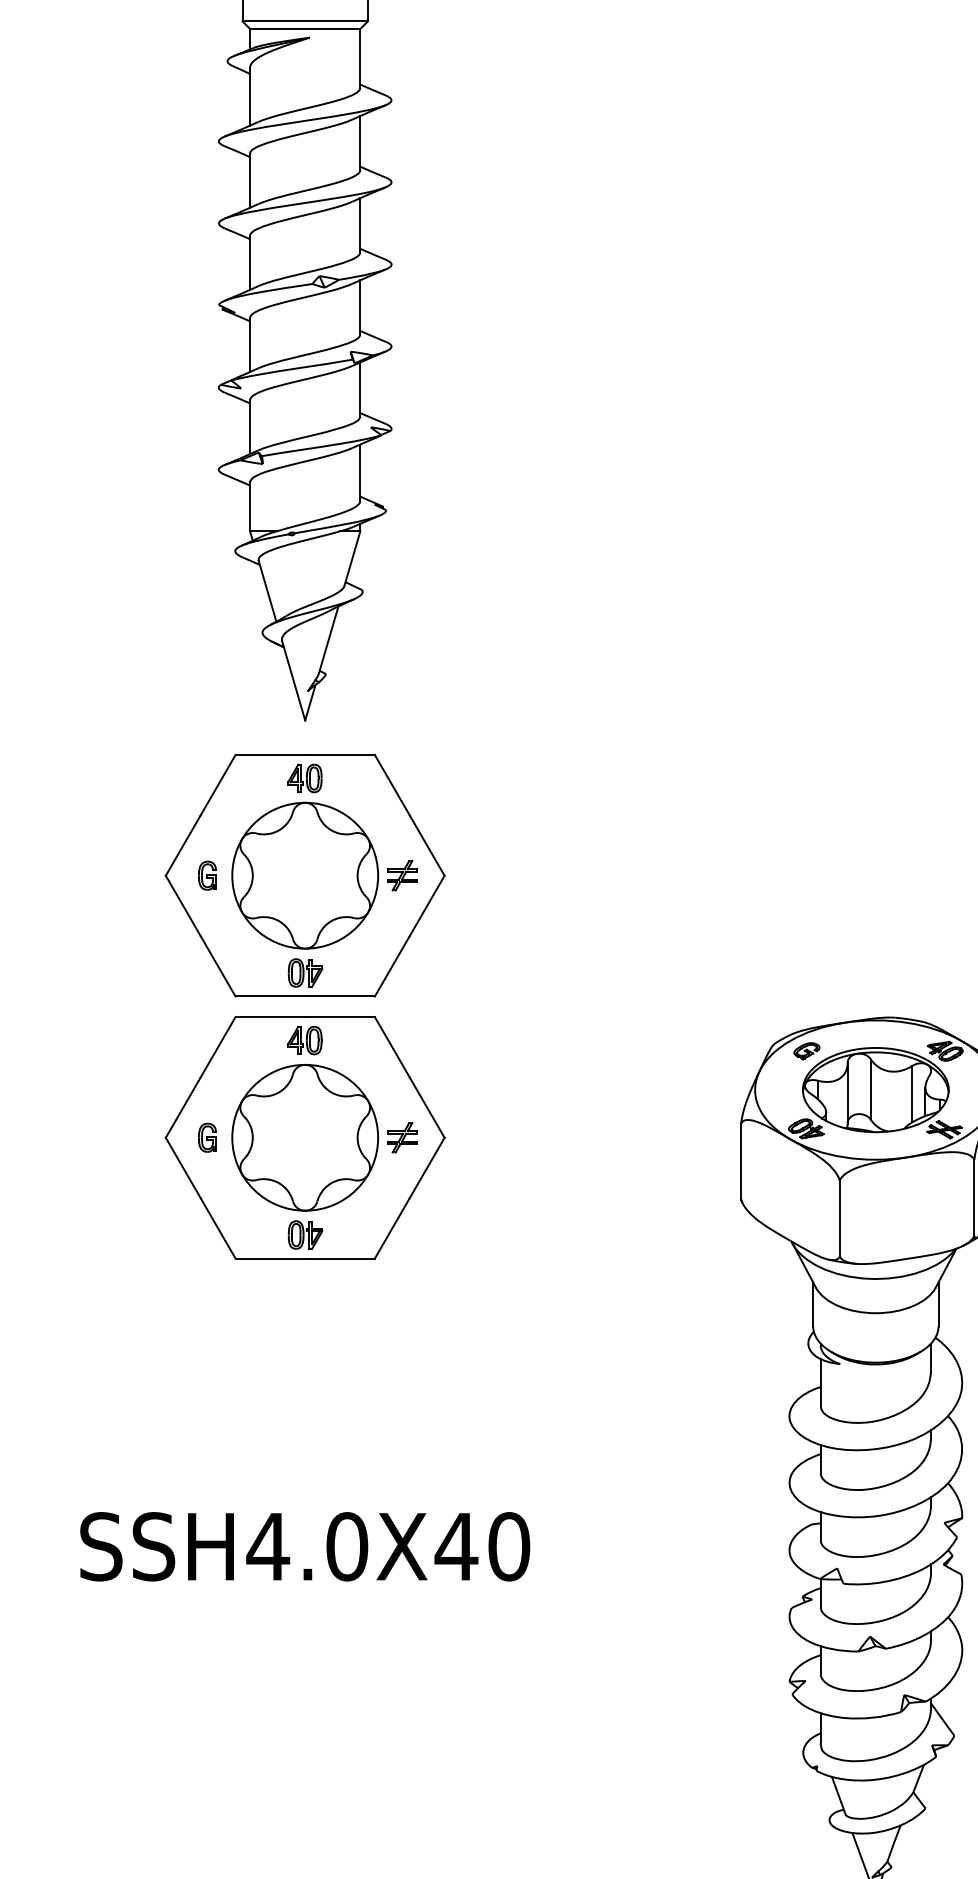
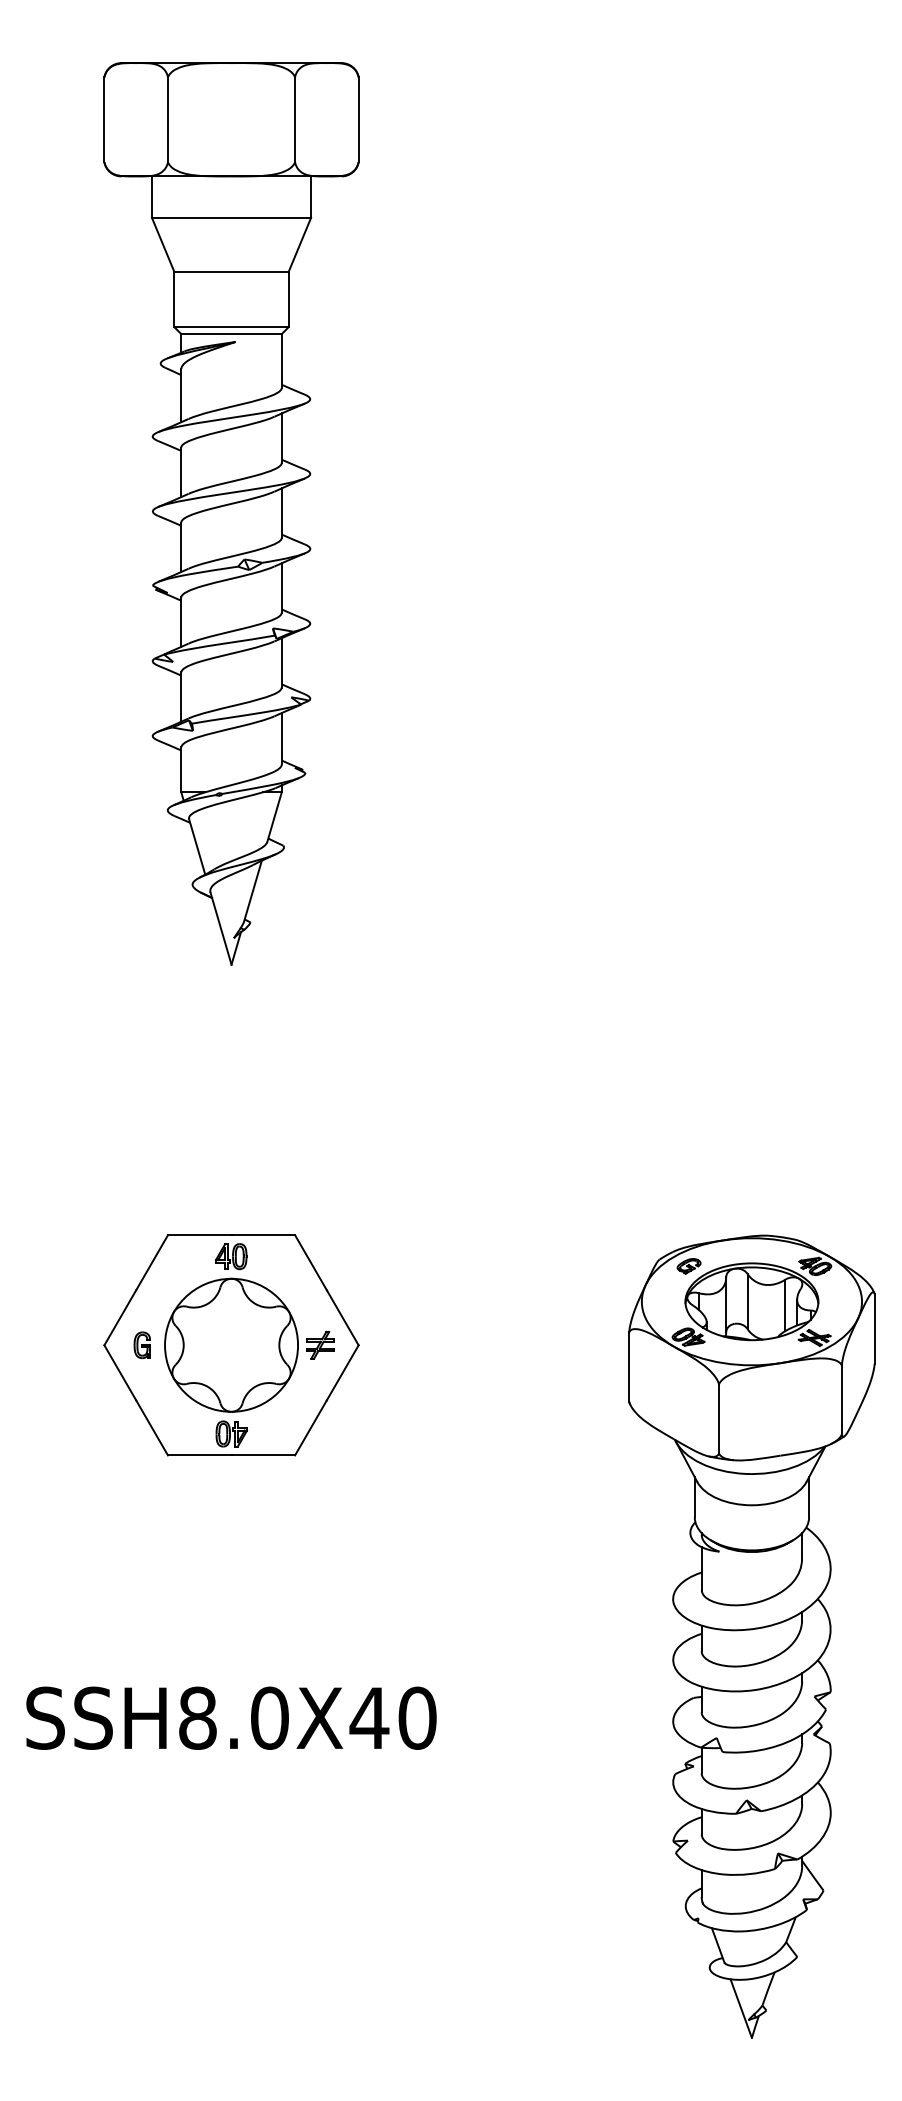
part: (305, 875) -> (231, 1106), removed
text: (267, 1545) -> (197, 1717), SSH4.0X40 -> SSH8.0X40

